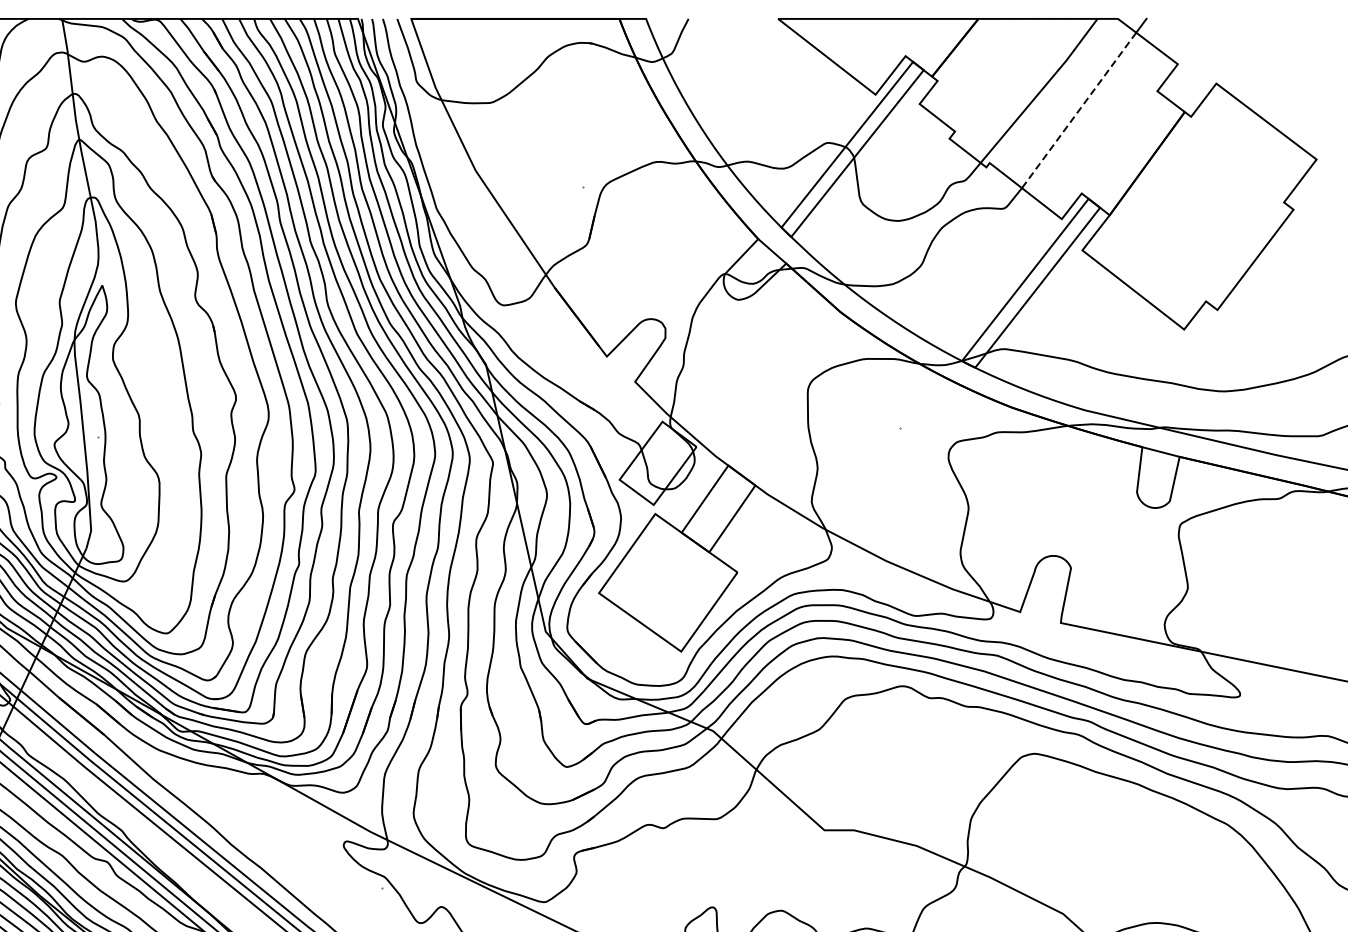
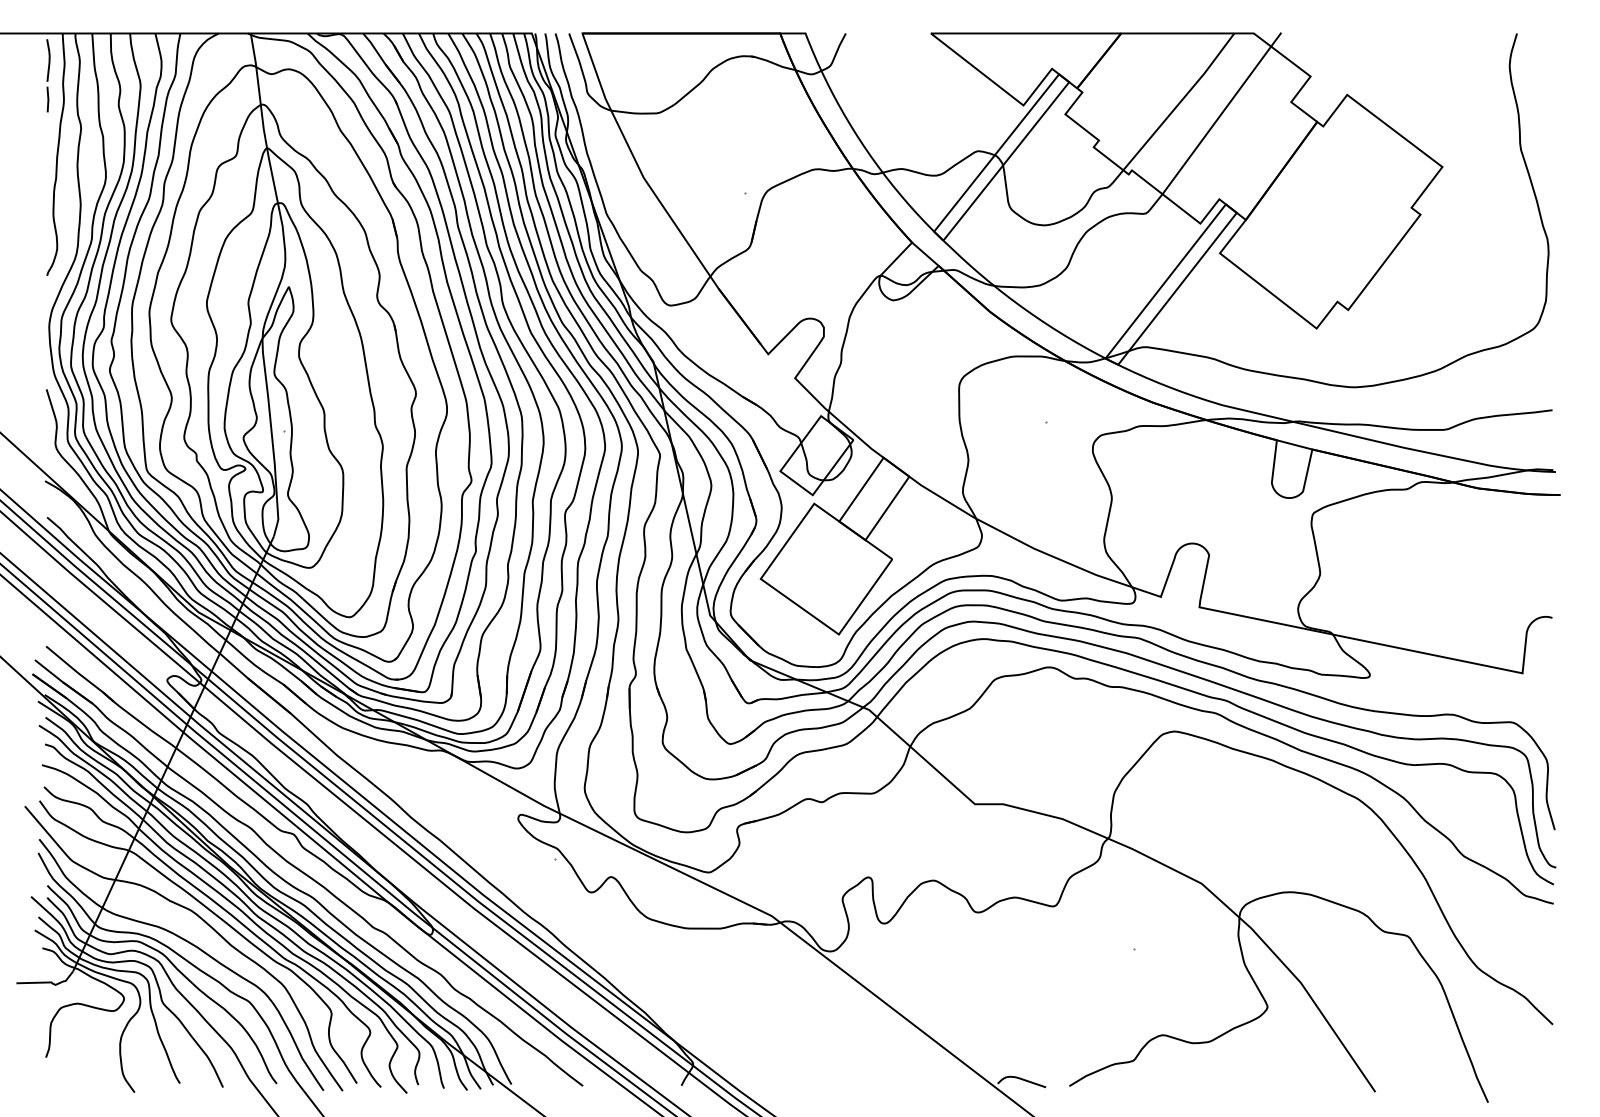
line: (1078, 110) -> (1216, 120), dashed -> solid

